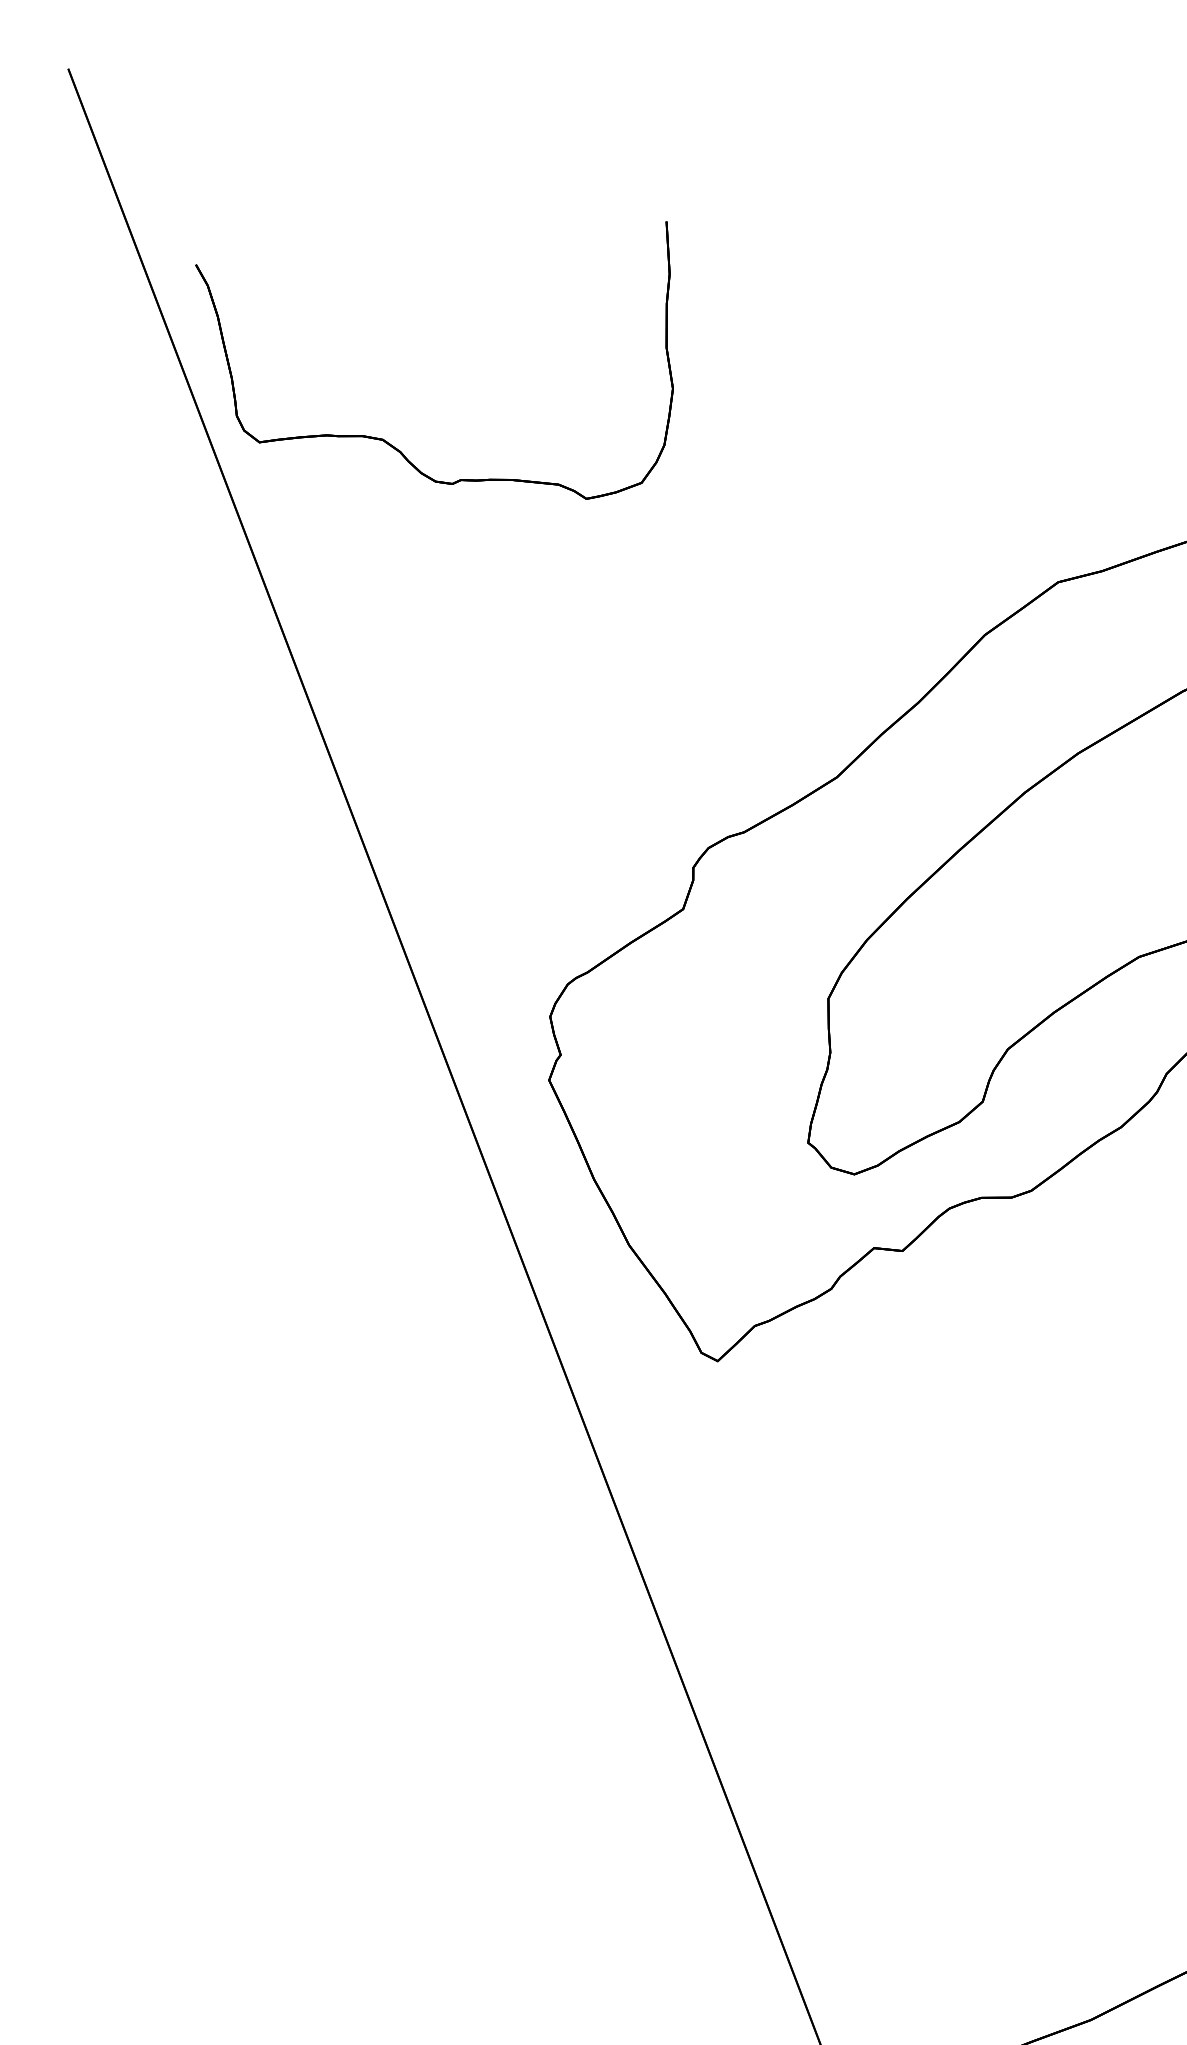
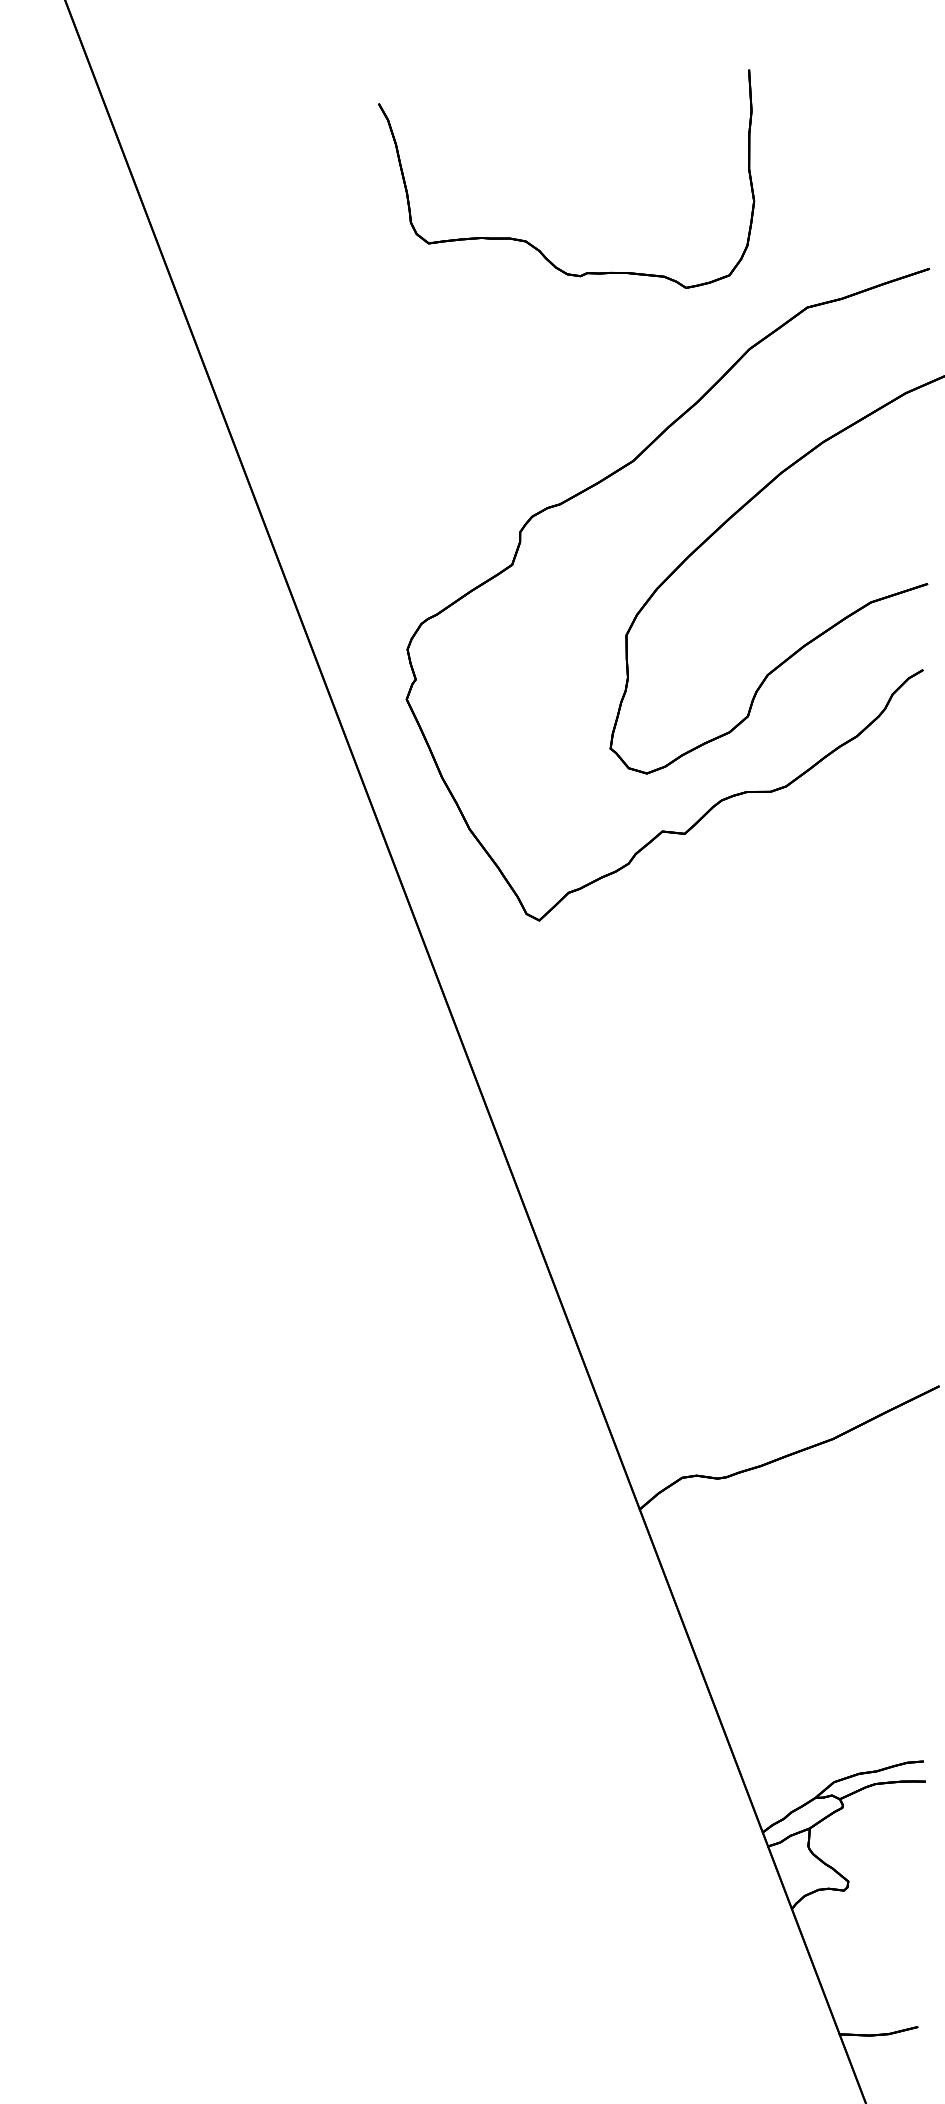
part: (383, 438) -> (526, 240), moved

